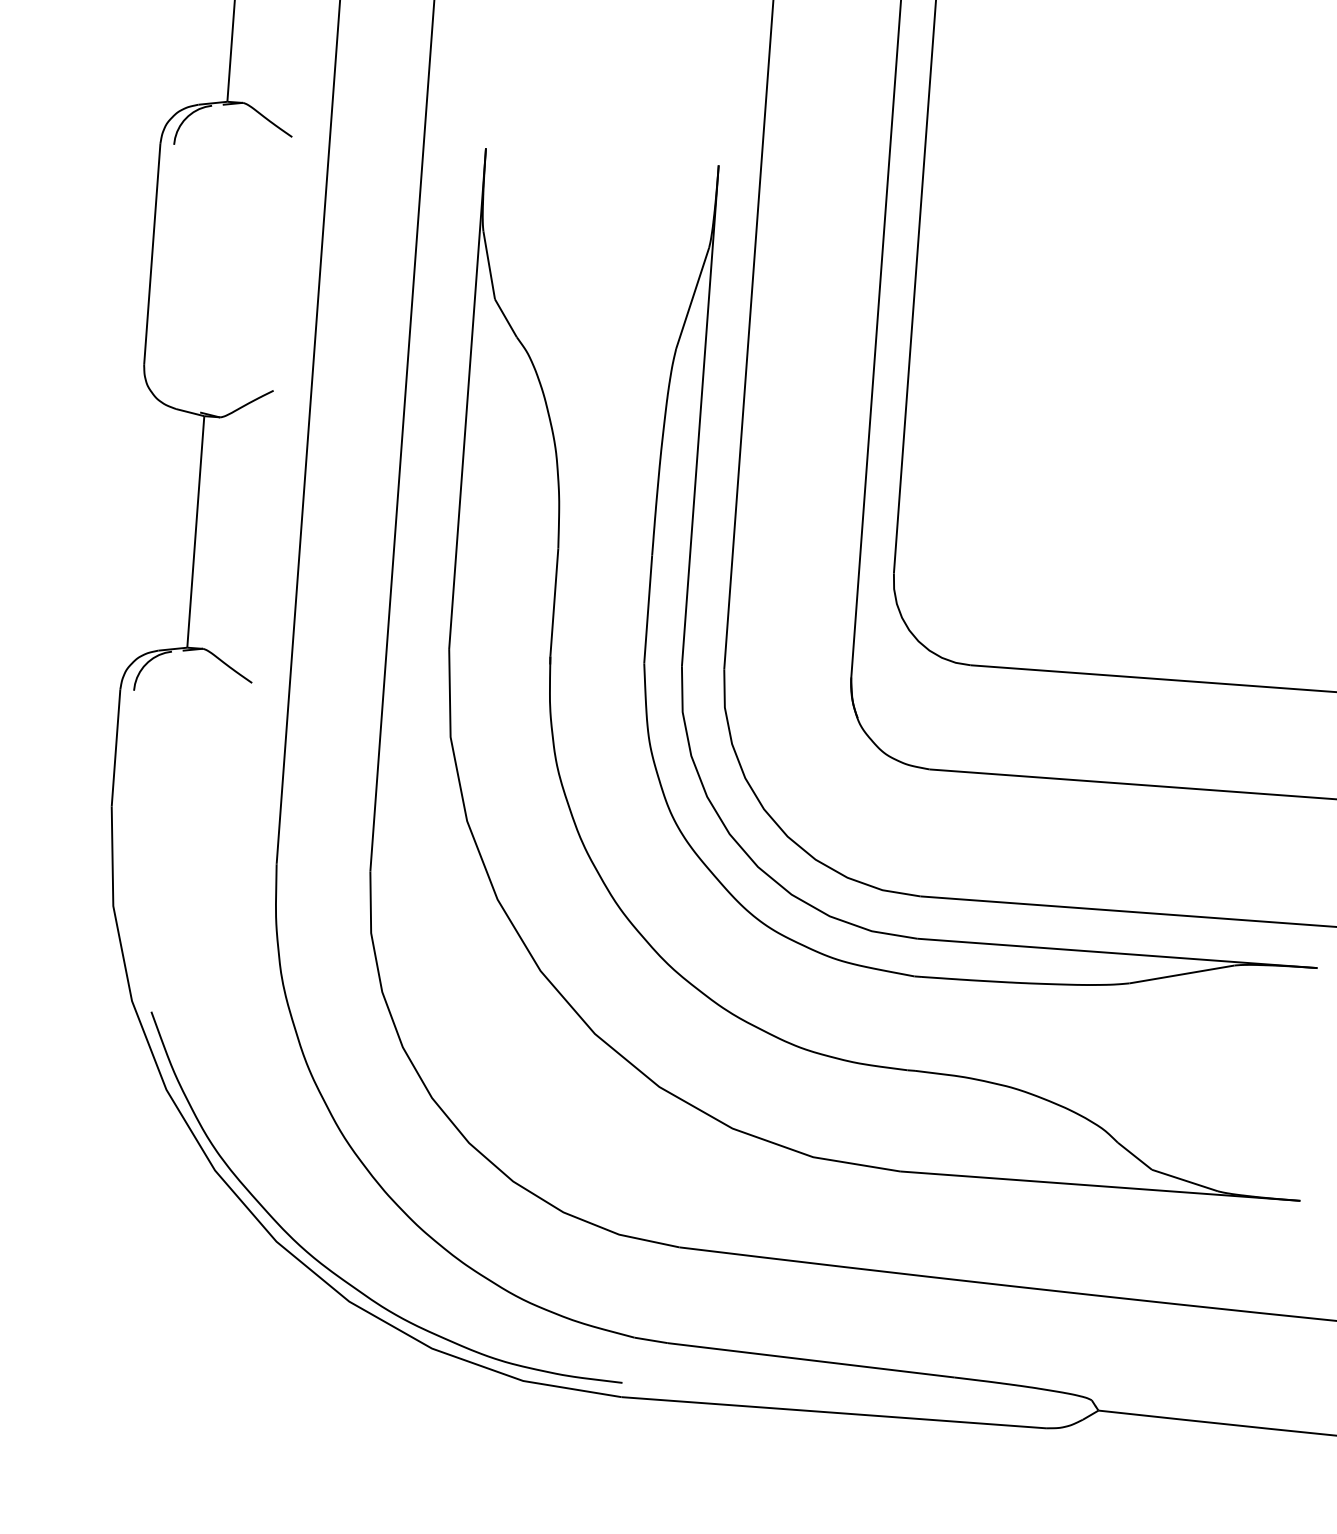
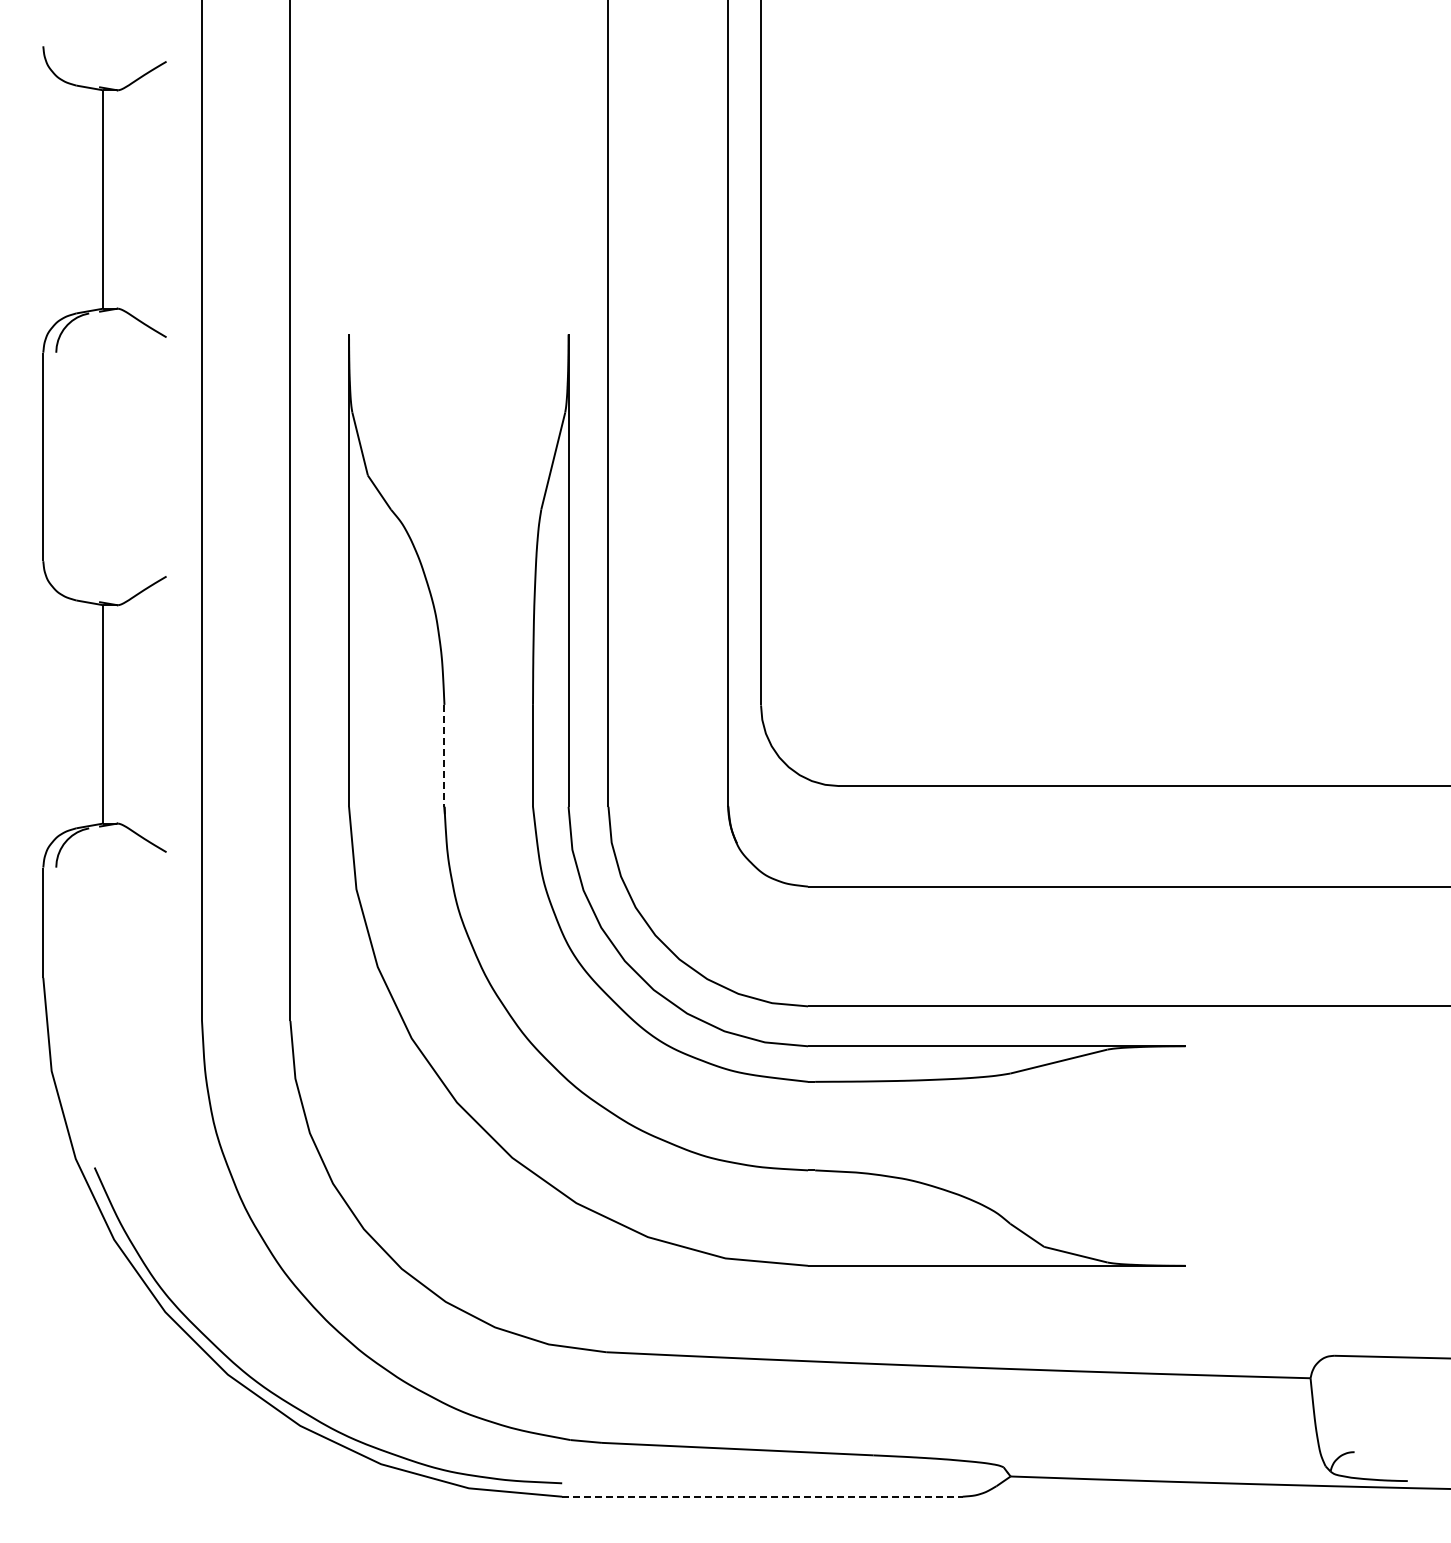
line: (554, 602) -> (444, 755), solid -> dashed
line: (833, 1412) -> (762, 1496), solid -> dashed

